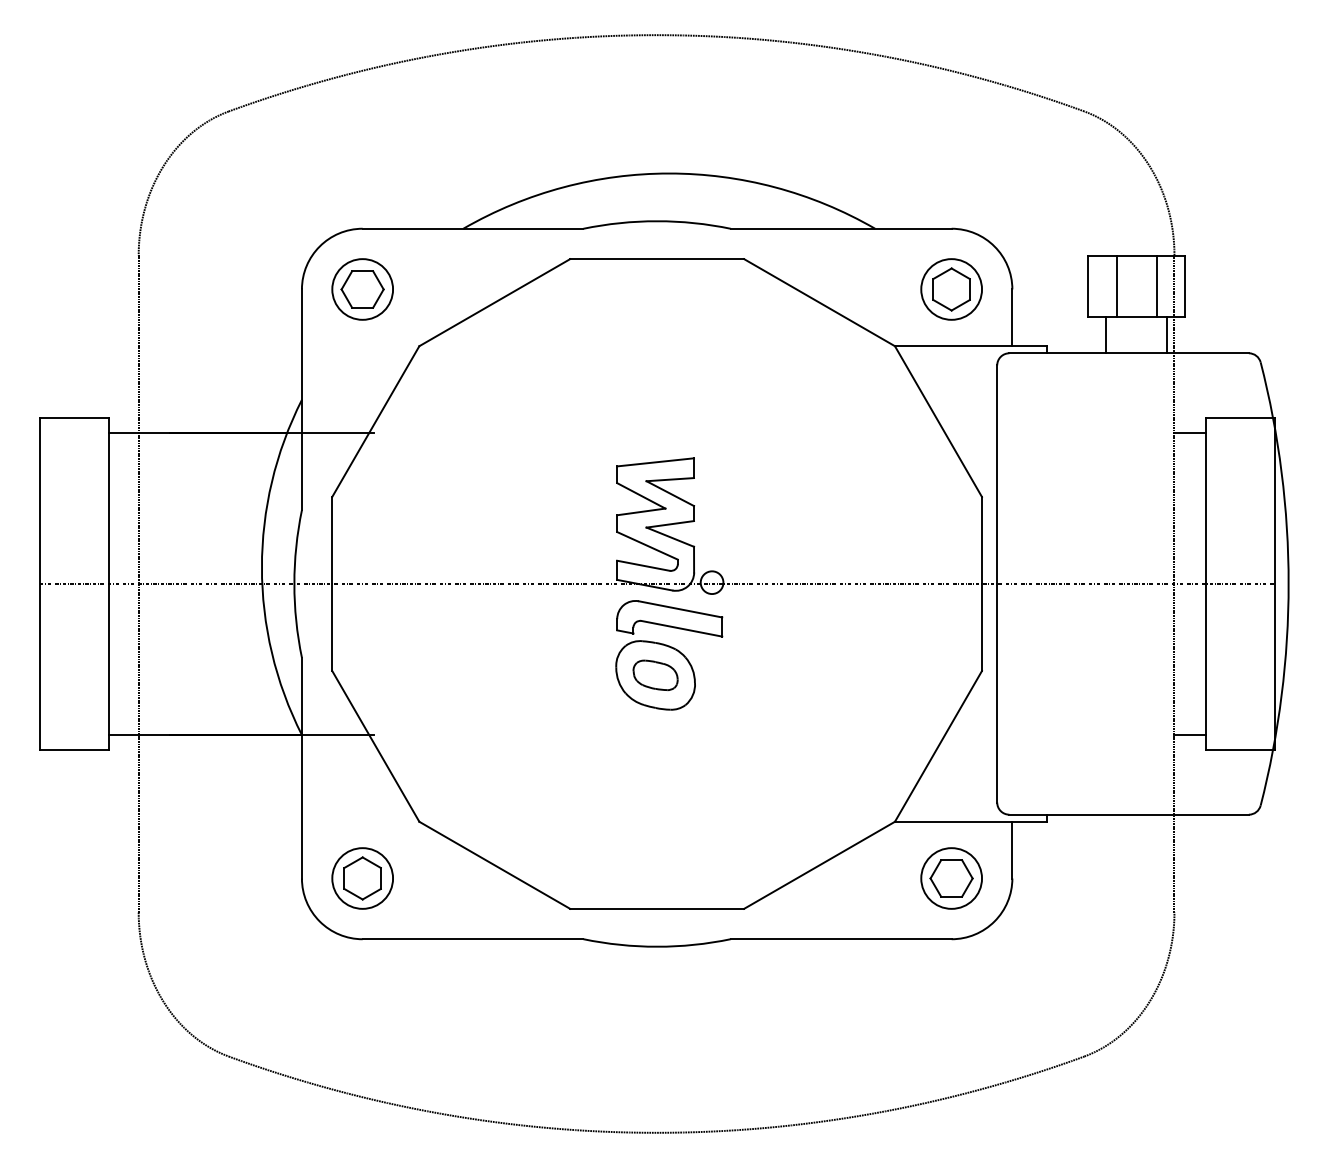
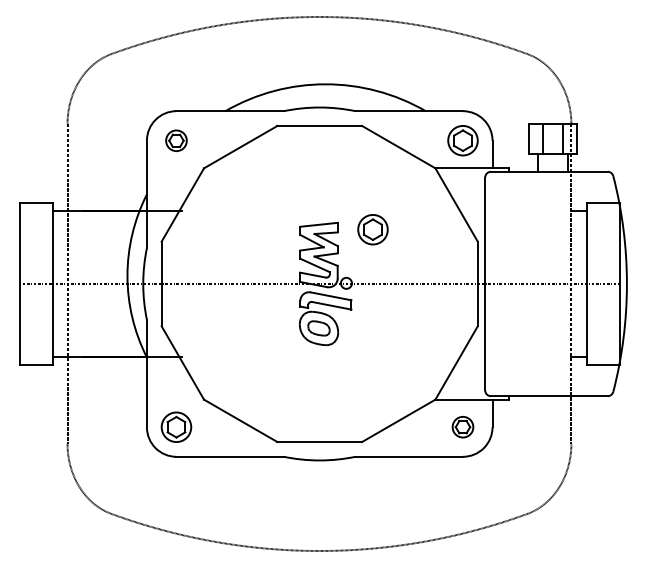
part: (362, 289) -> (176, 140), size x0.7
part: (765, 471) -> (372, 229), added
part: (950, 876) -> (462, 426), size x0.7

